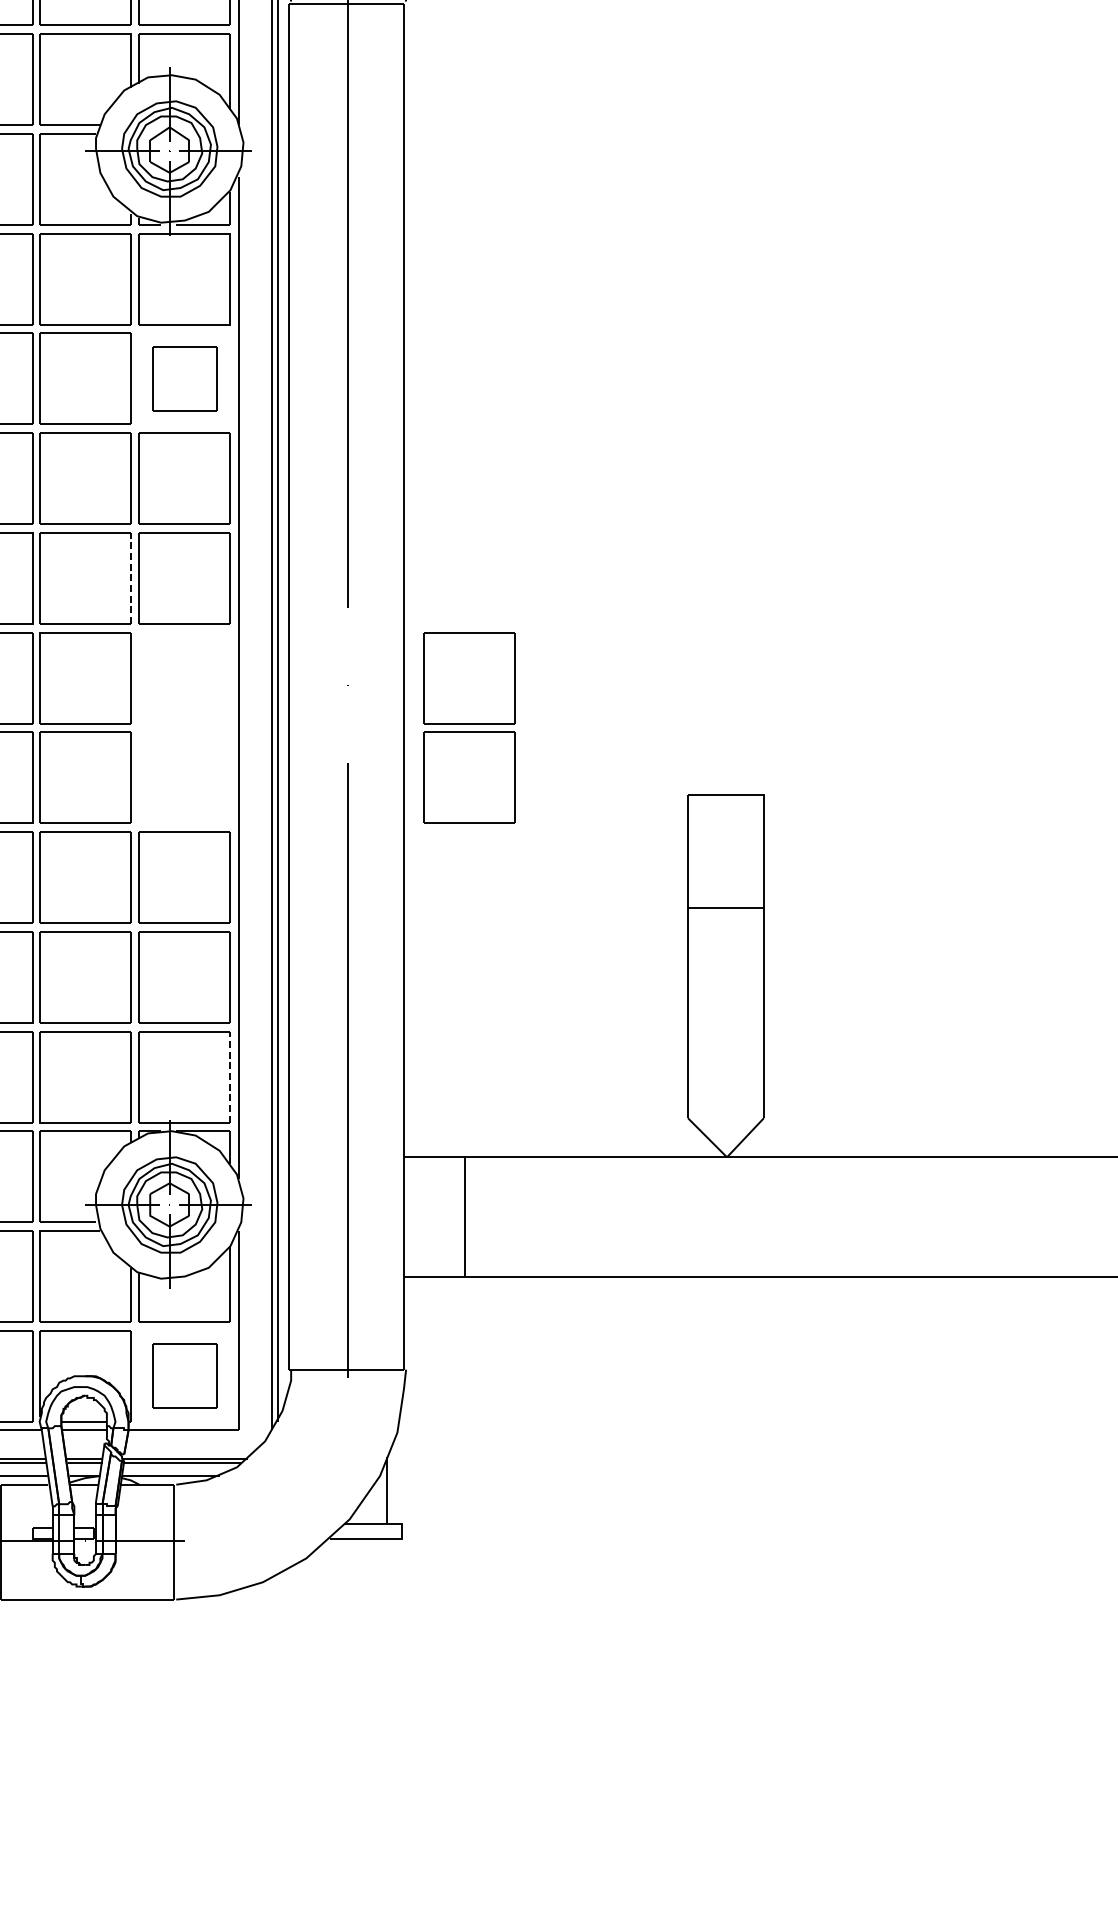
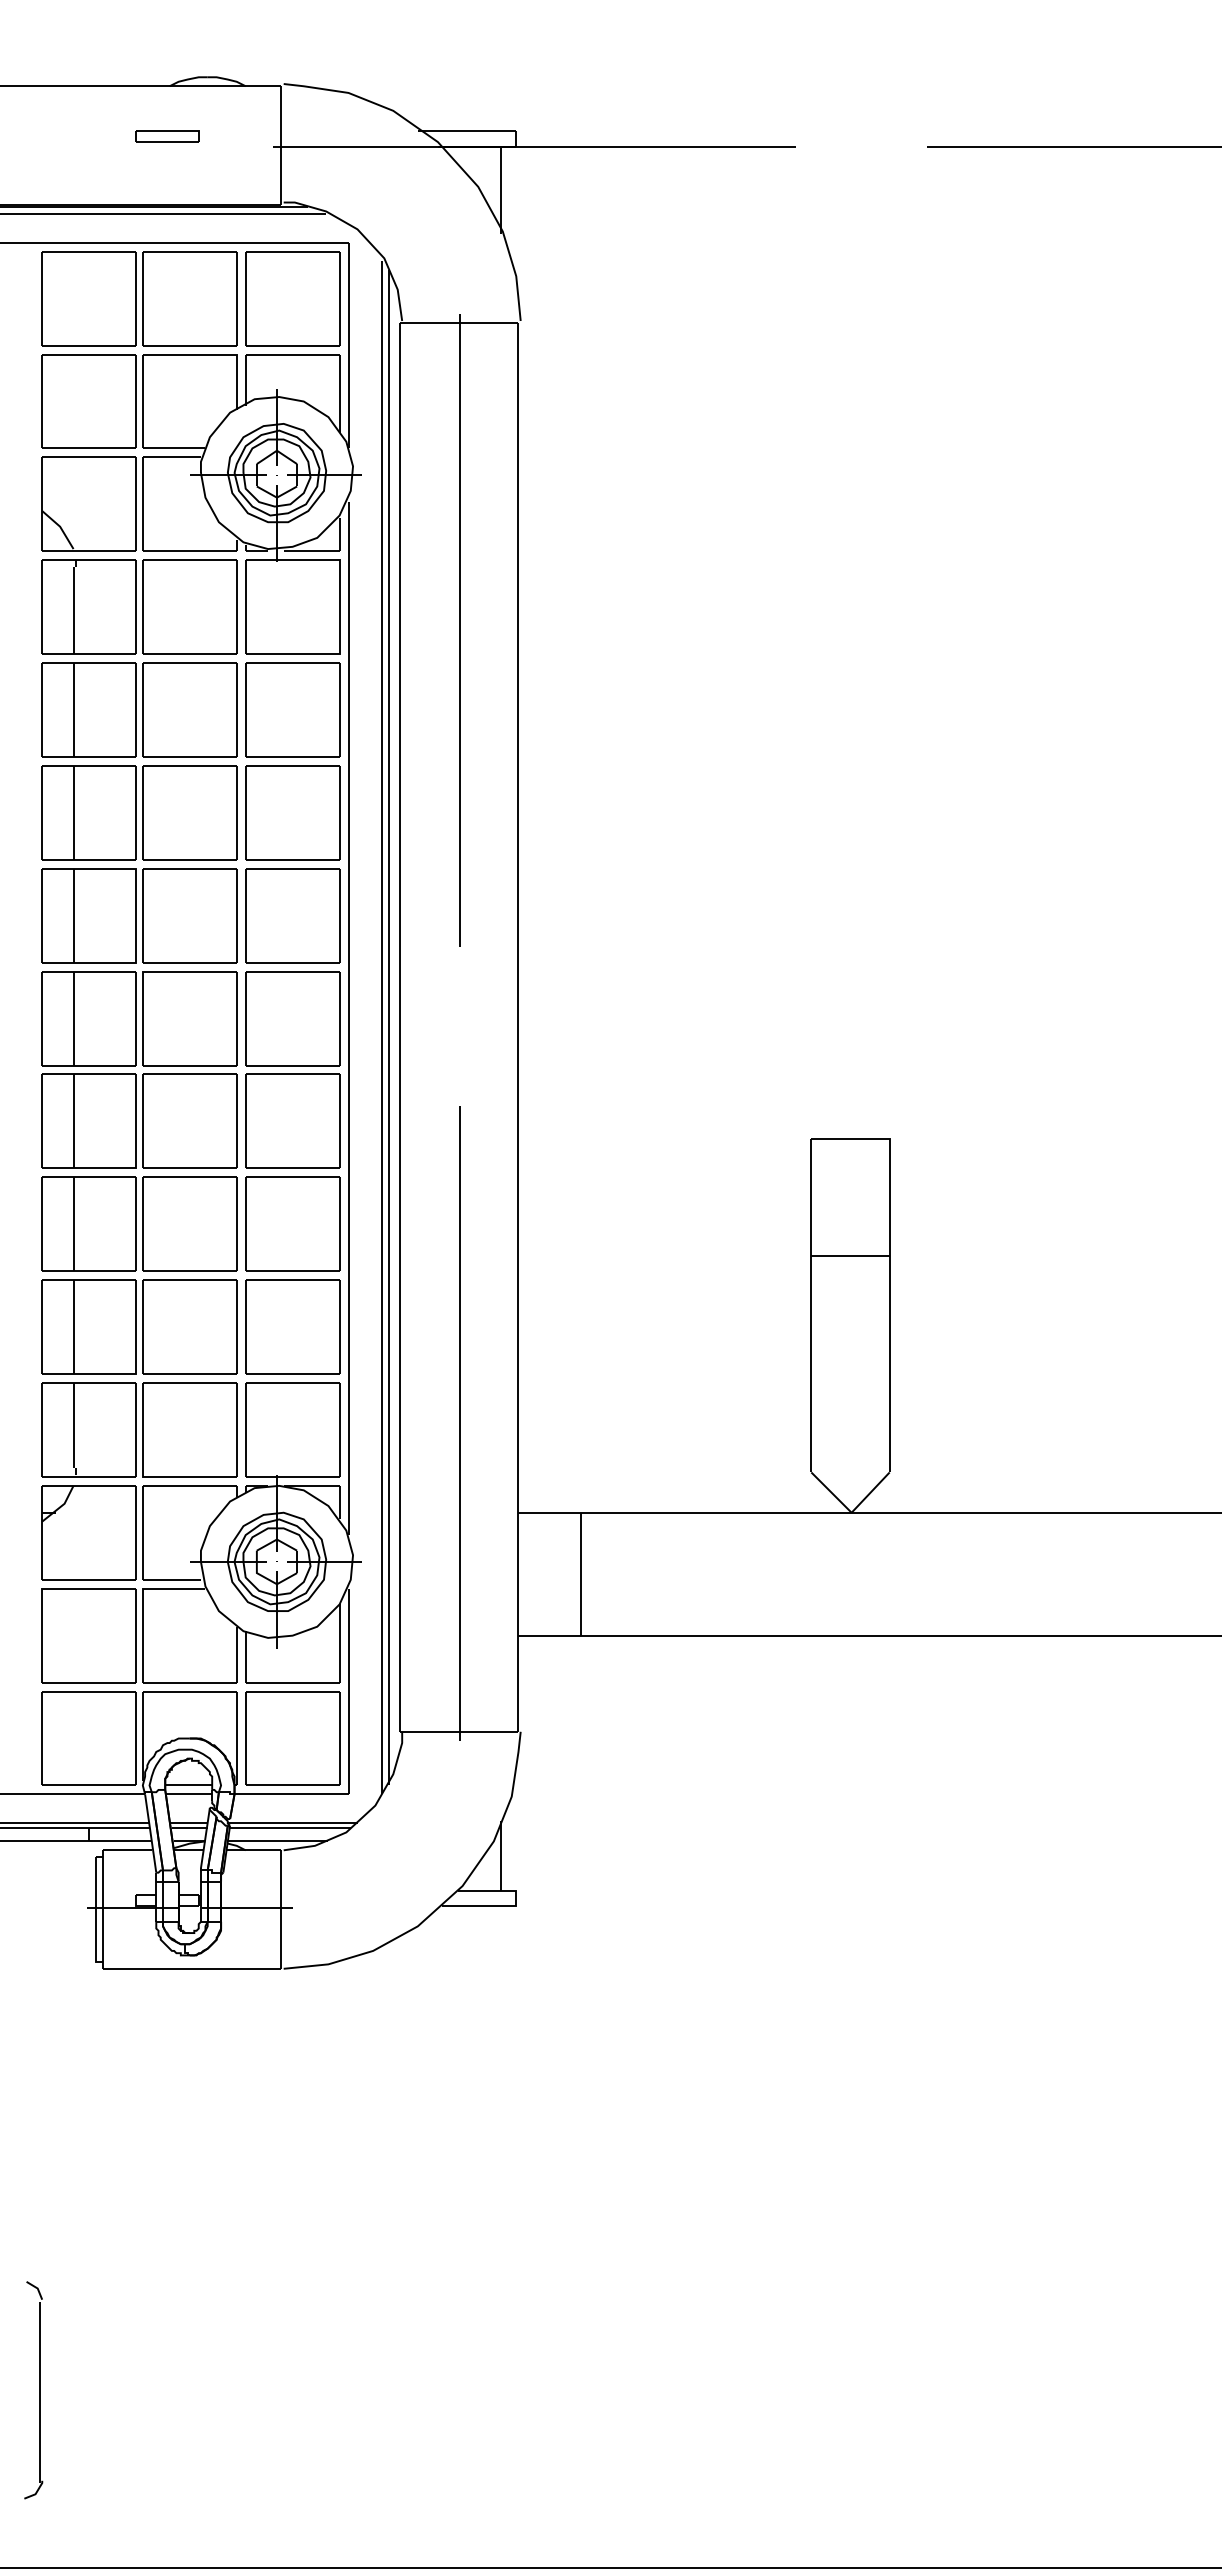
part: (184, 378) -> (292, 709), size x1.43
line: (130, 578) -> (236, 915), dashed -> solid
part: (468, 727) -> (292, 1069), moved
line: (230, 1077) -> (339, 1430), dashed -> solid
part: (184, 1376) -> (292, 1738), size x1.43

